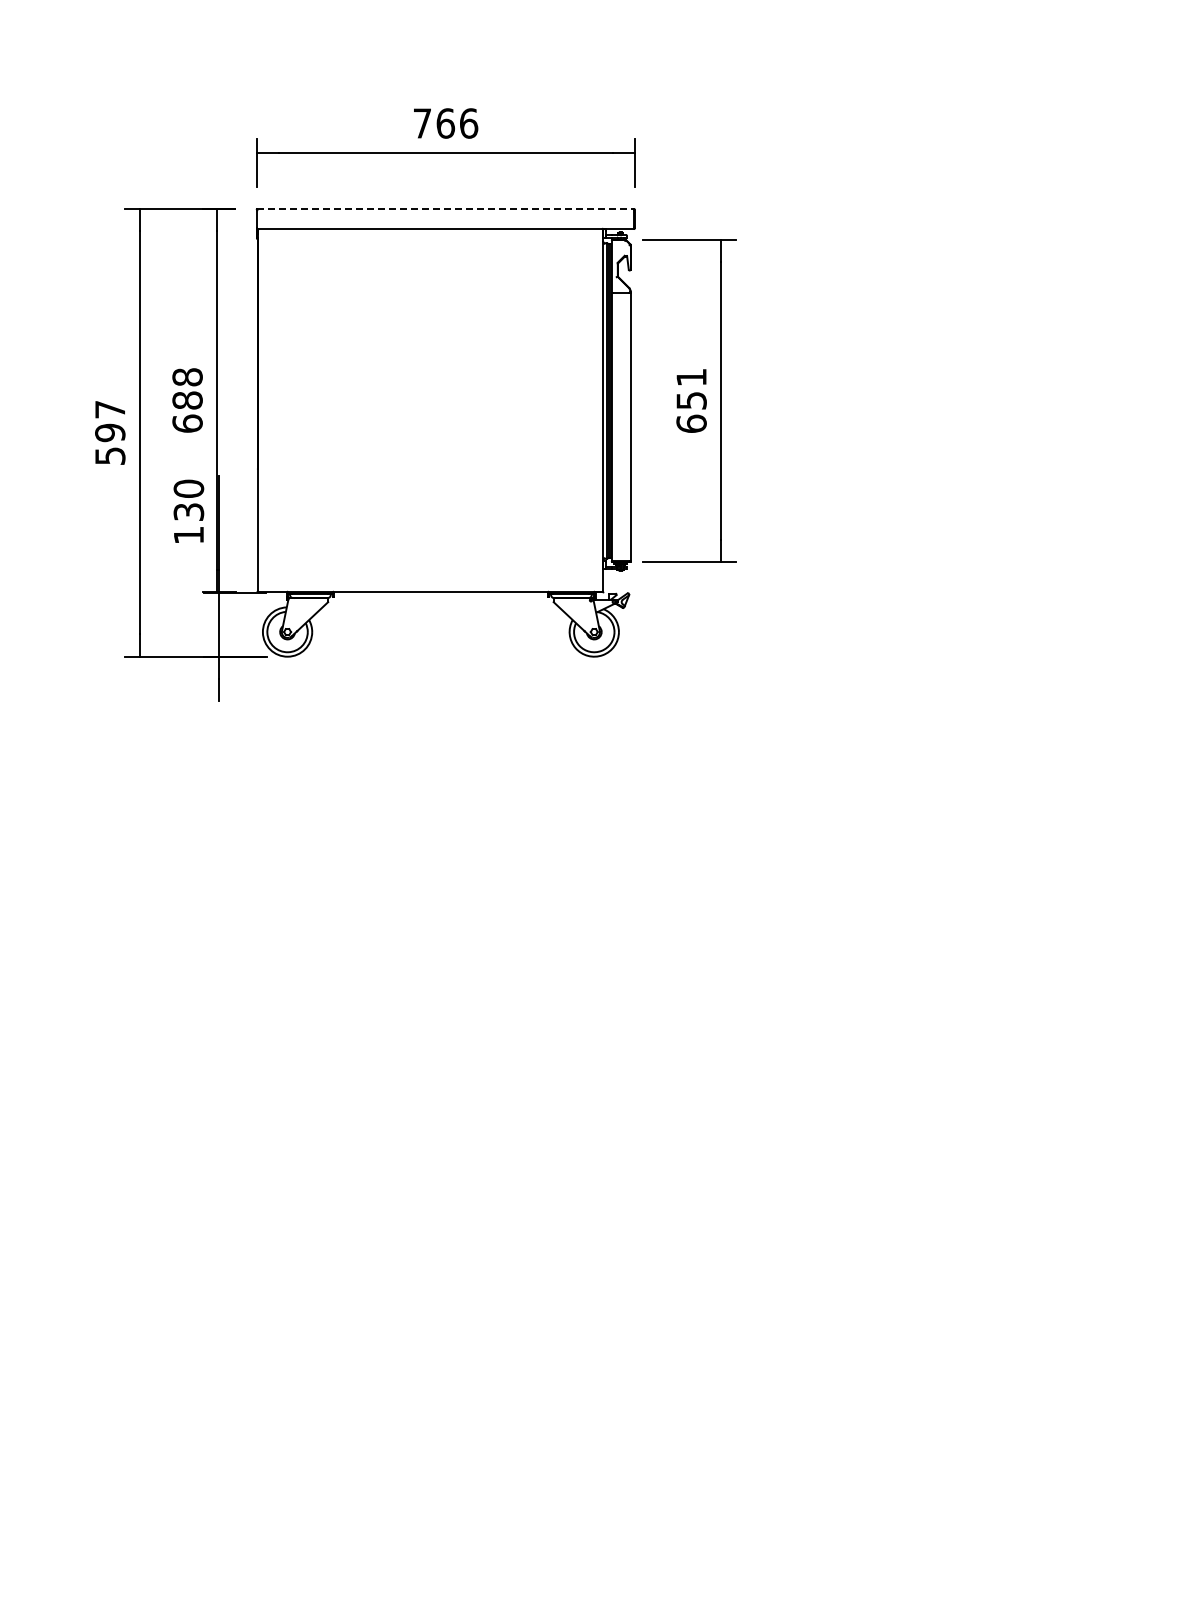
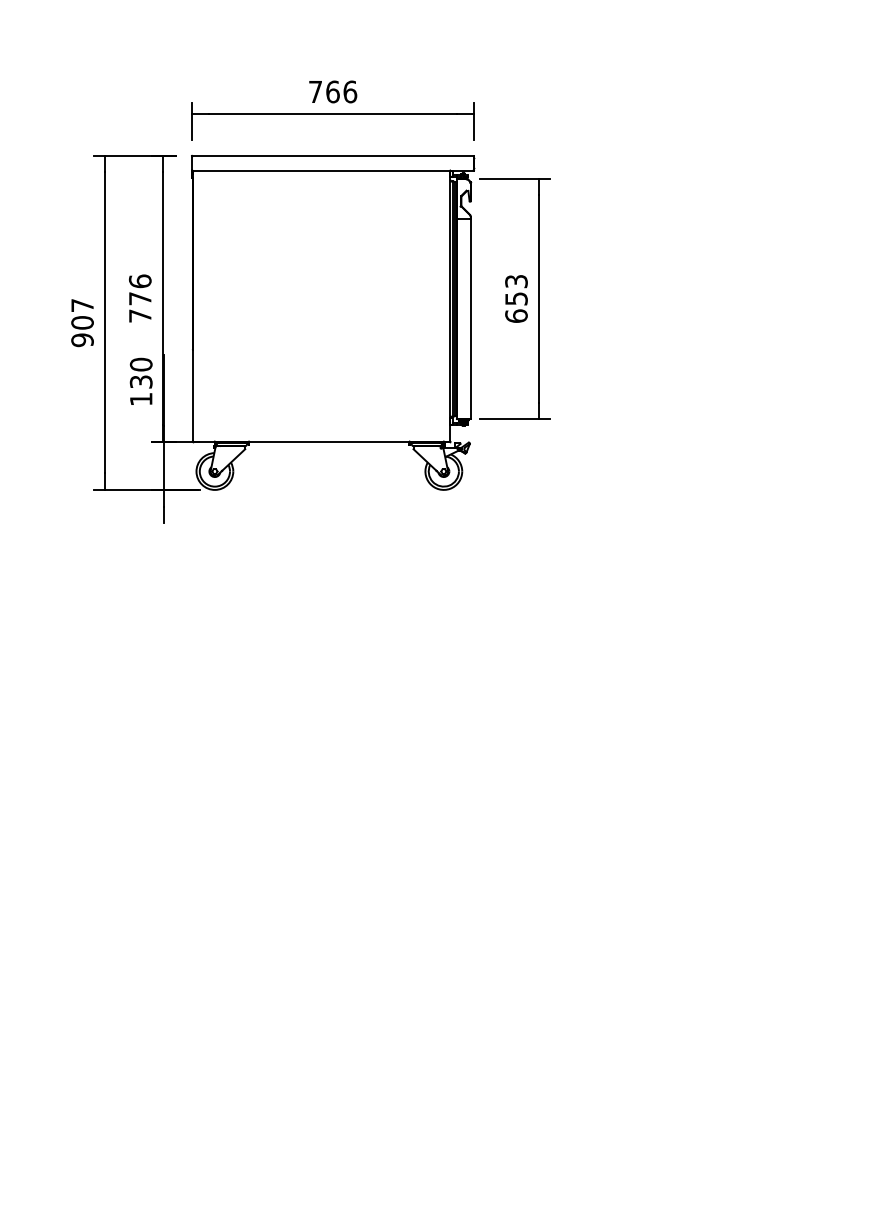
line: (445, 209) -> (332, 156), dashed -> solid
text: (691, 377) -> (516, 281), 651 -> 653
text: (187, 400) -> (140, 298), 688 -> 776
text: (110, 444) -> (82, 331), 597 -> 907

